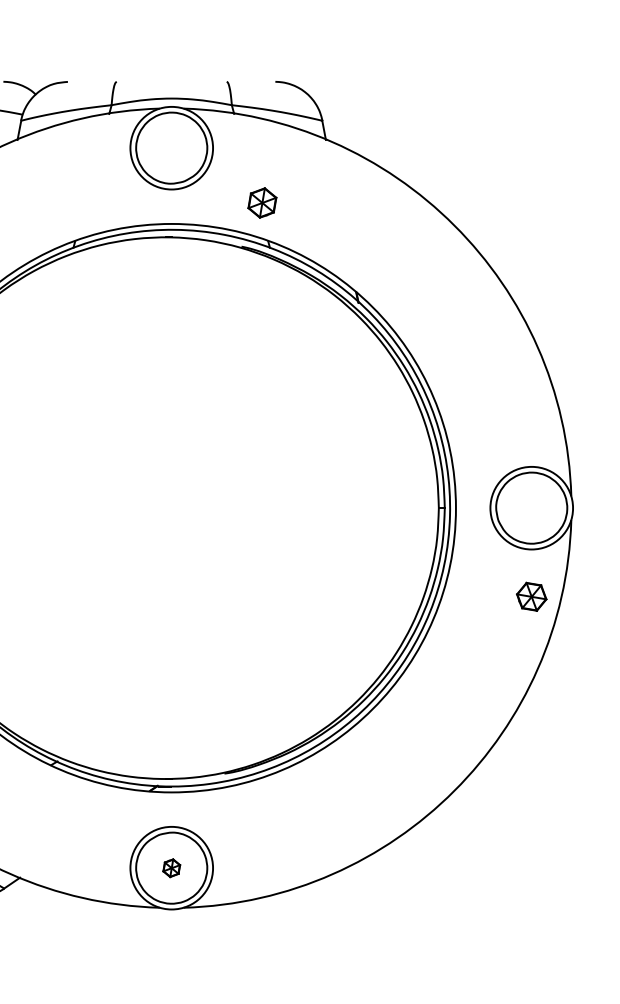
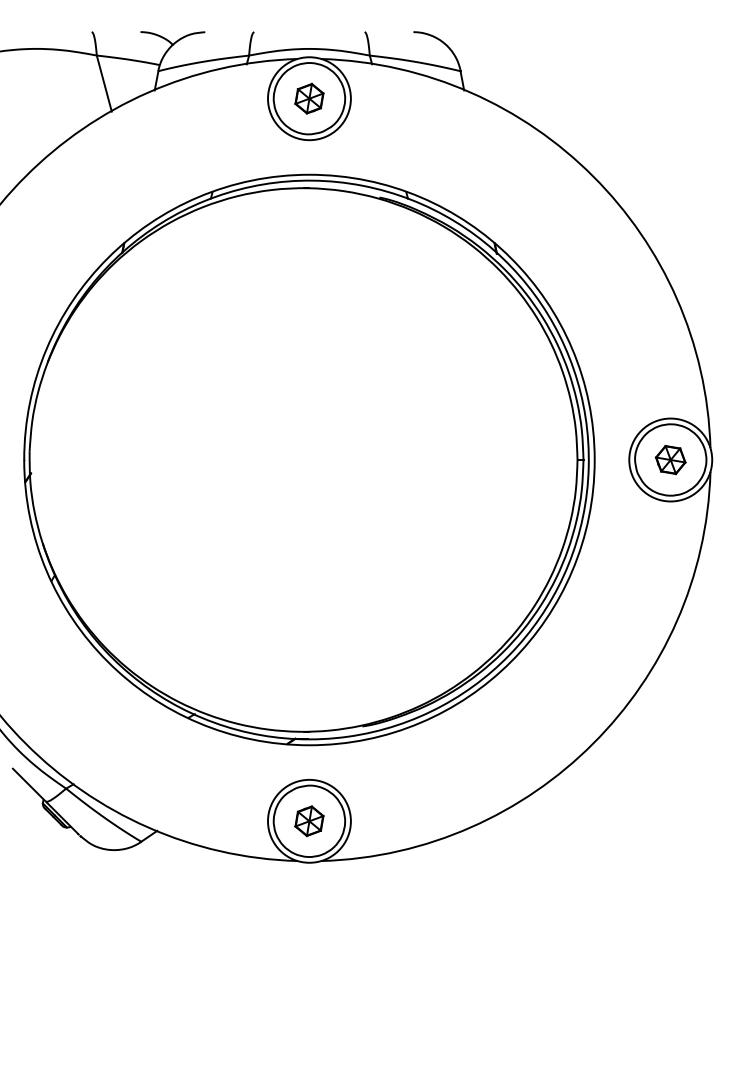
part: (262, 202) -> (309, 98), moved
part: (531, 596) -> (670, 459), moved
part: (171, 868) -> (309, 821), size x1.67

